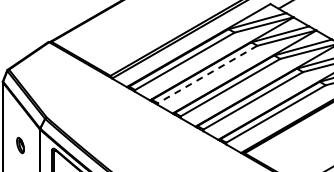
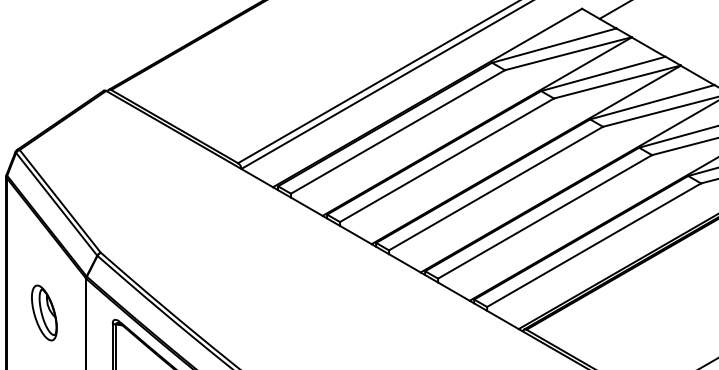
line: (207, 74) -> (446, 160), dashed -> solid
part: (20, 145) -> (44, 313), size x1.67

